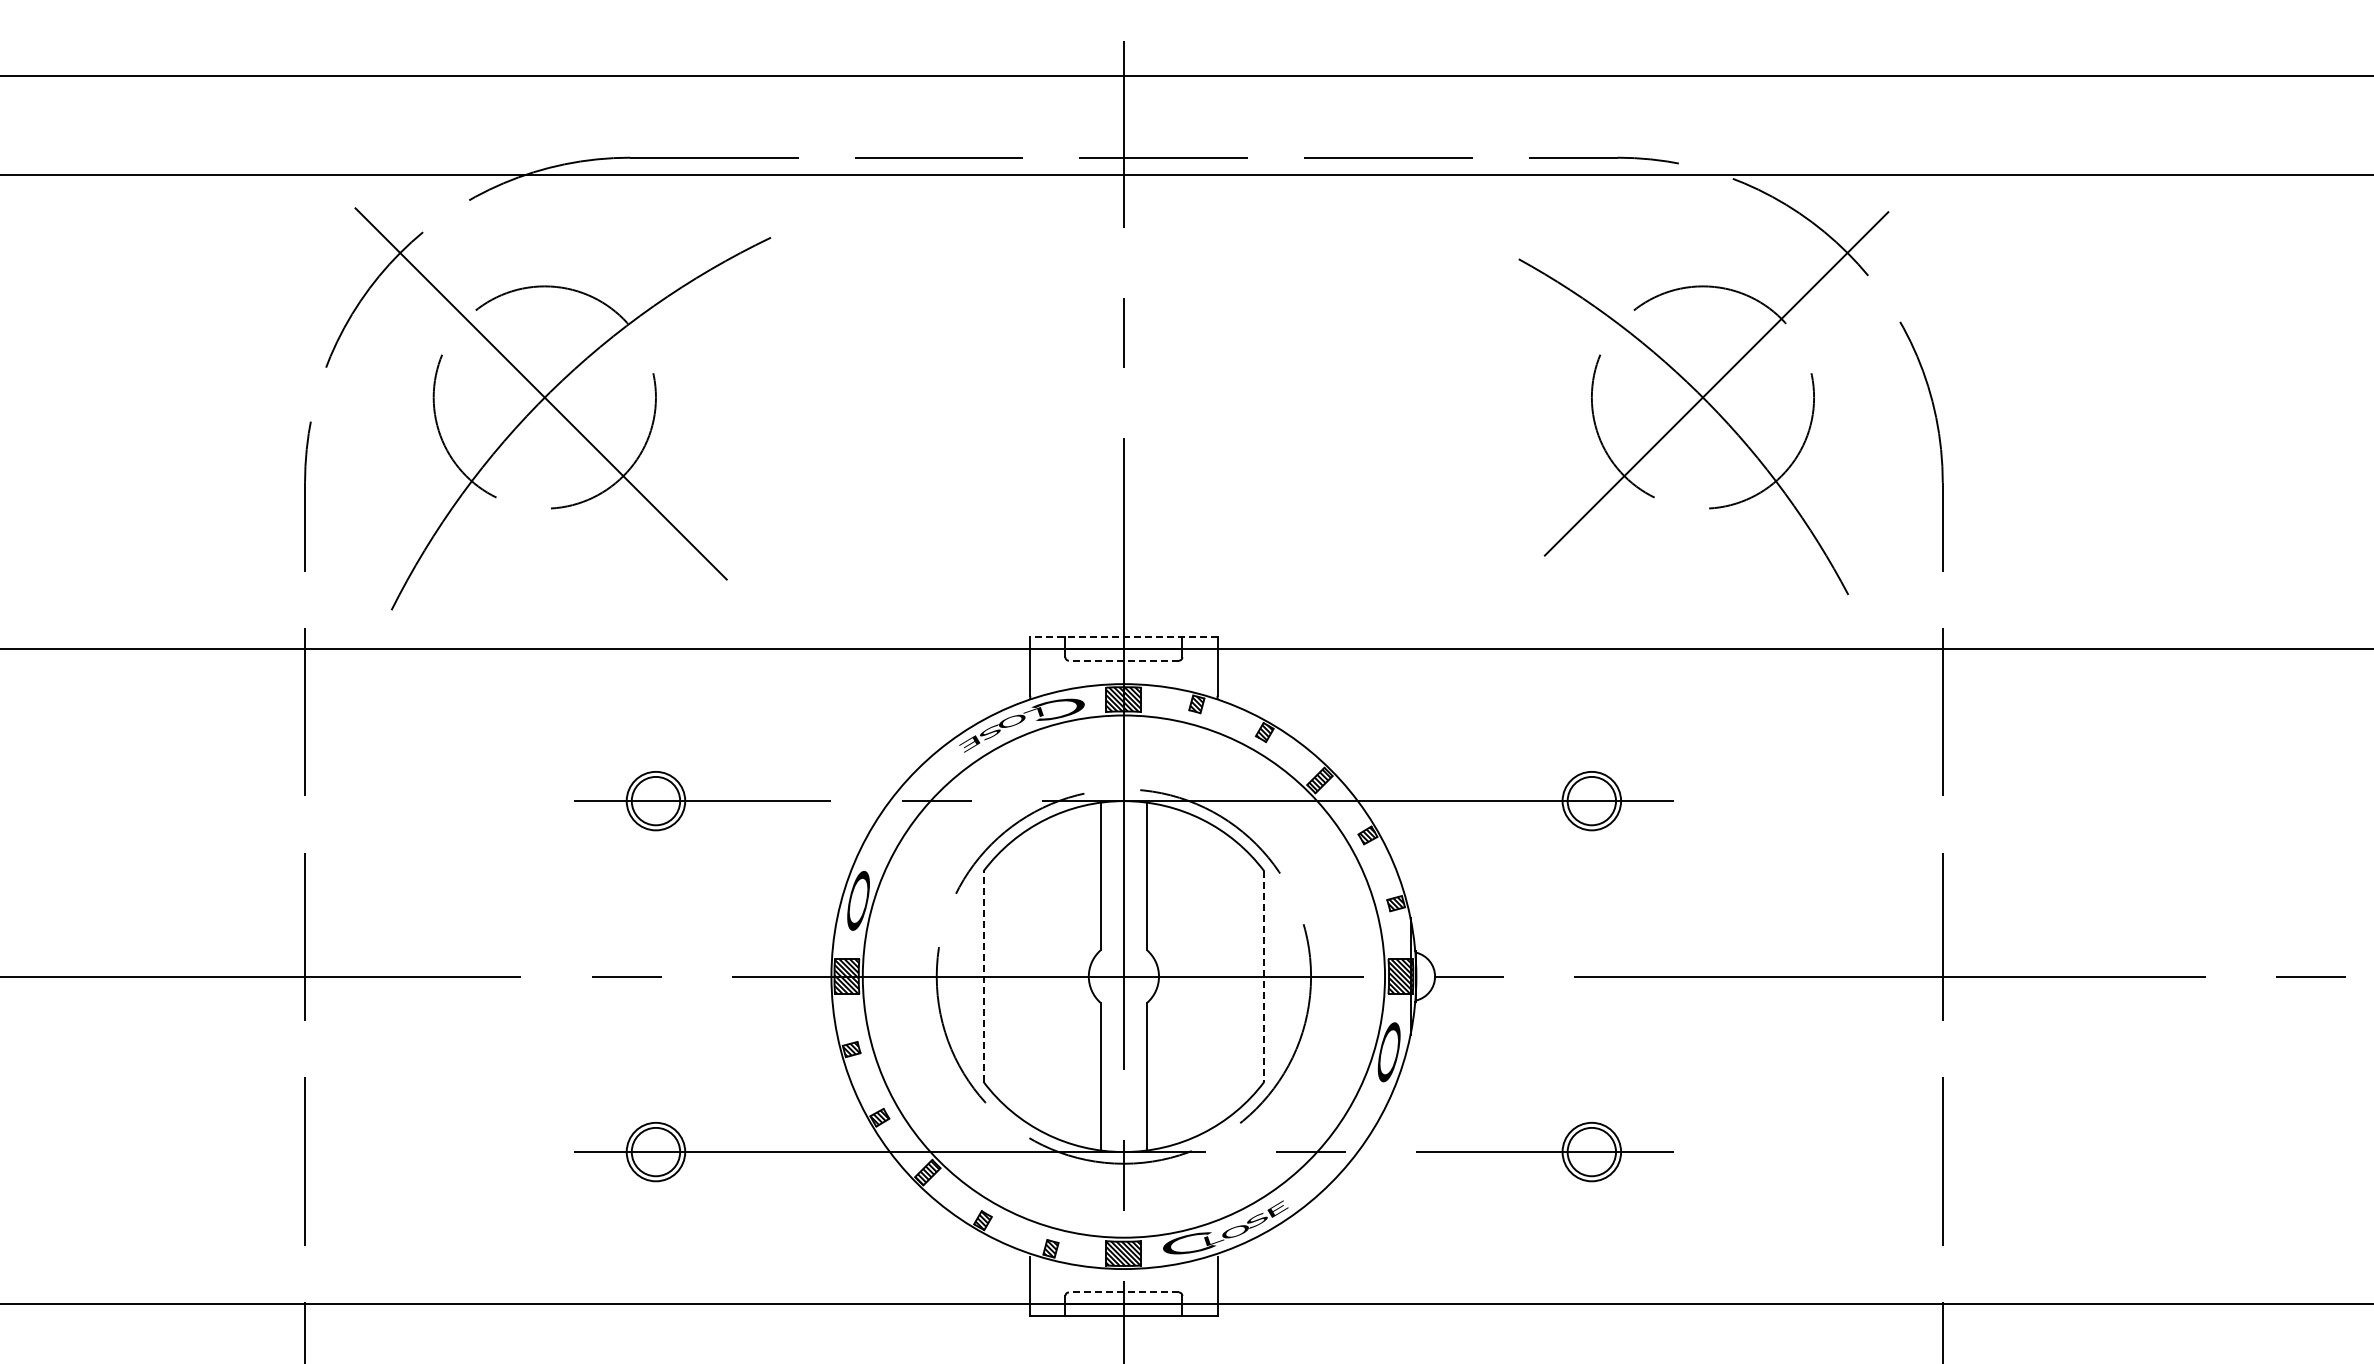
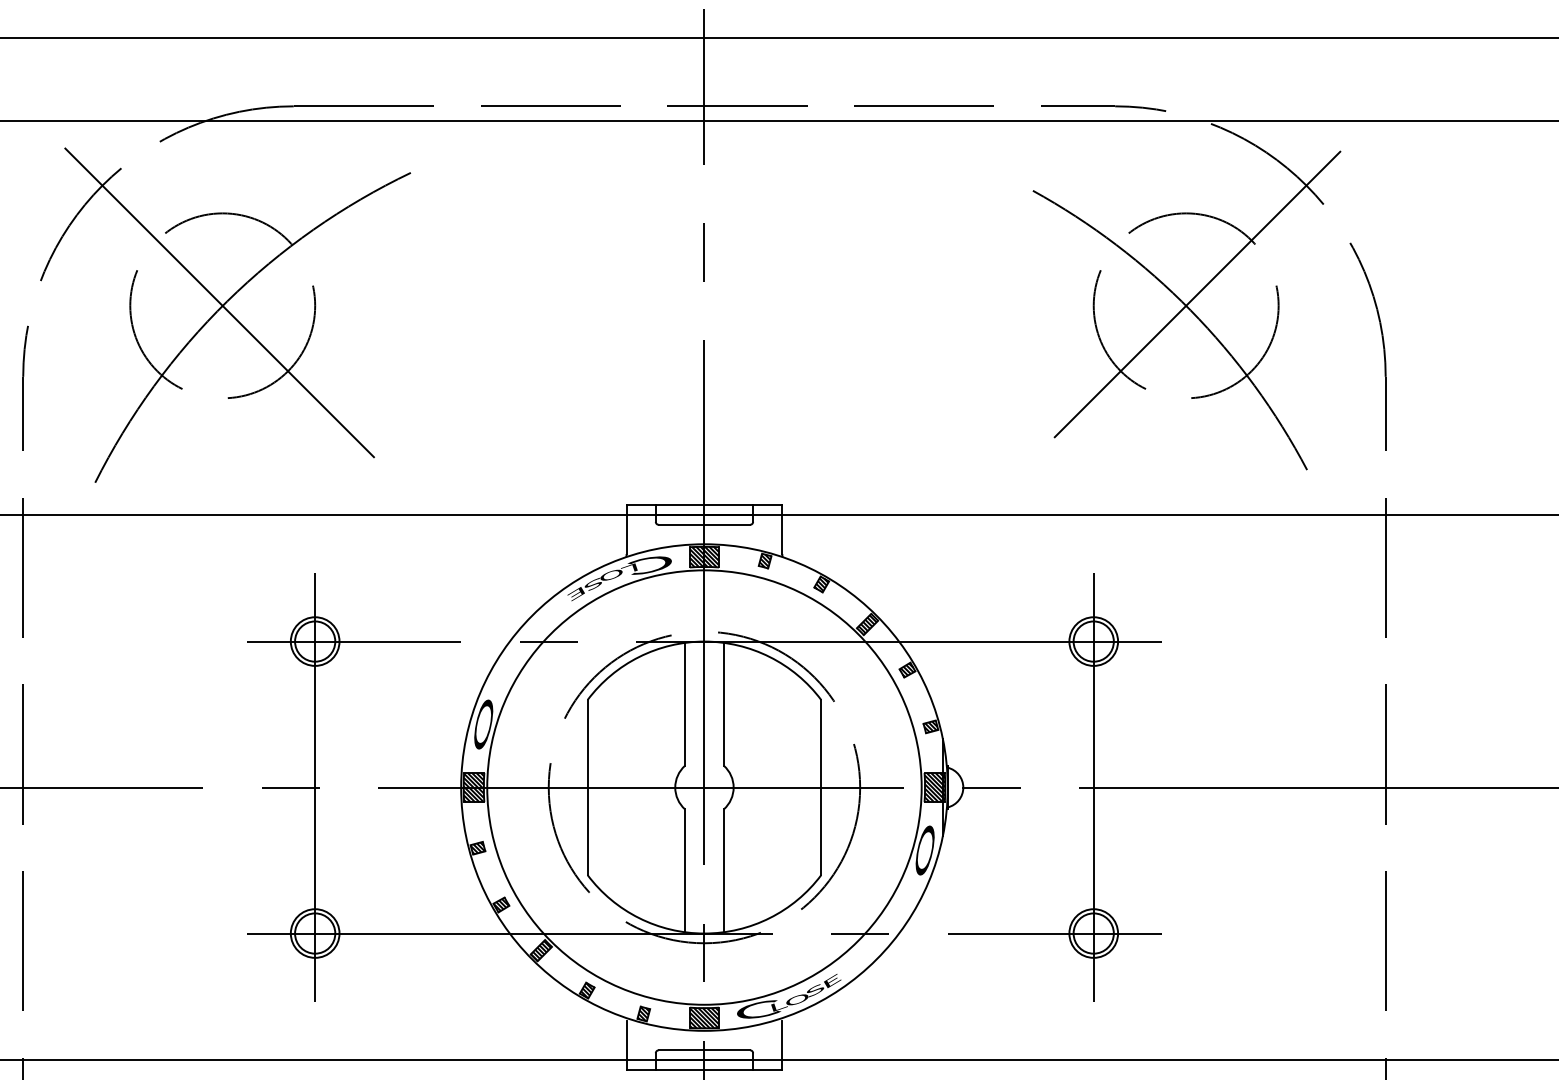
line: (1123, 637) -> (704, 505), dashed -> solid
line: (1123, 660) -> (704, 524), dashed -> solid
line: (655, 976) -> (314, 787), added
line: (983, 976) -> (587, 787), dashed -> solid
line: (1591, 976) -> (1093, 787), added
line: (1264, 977) -> (821, 788), dashed -> solid
line: (1123, 1292) -> (704, 1050), dashed -> solid

